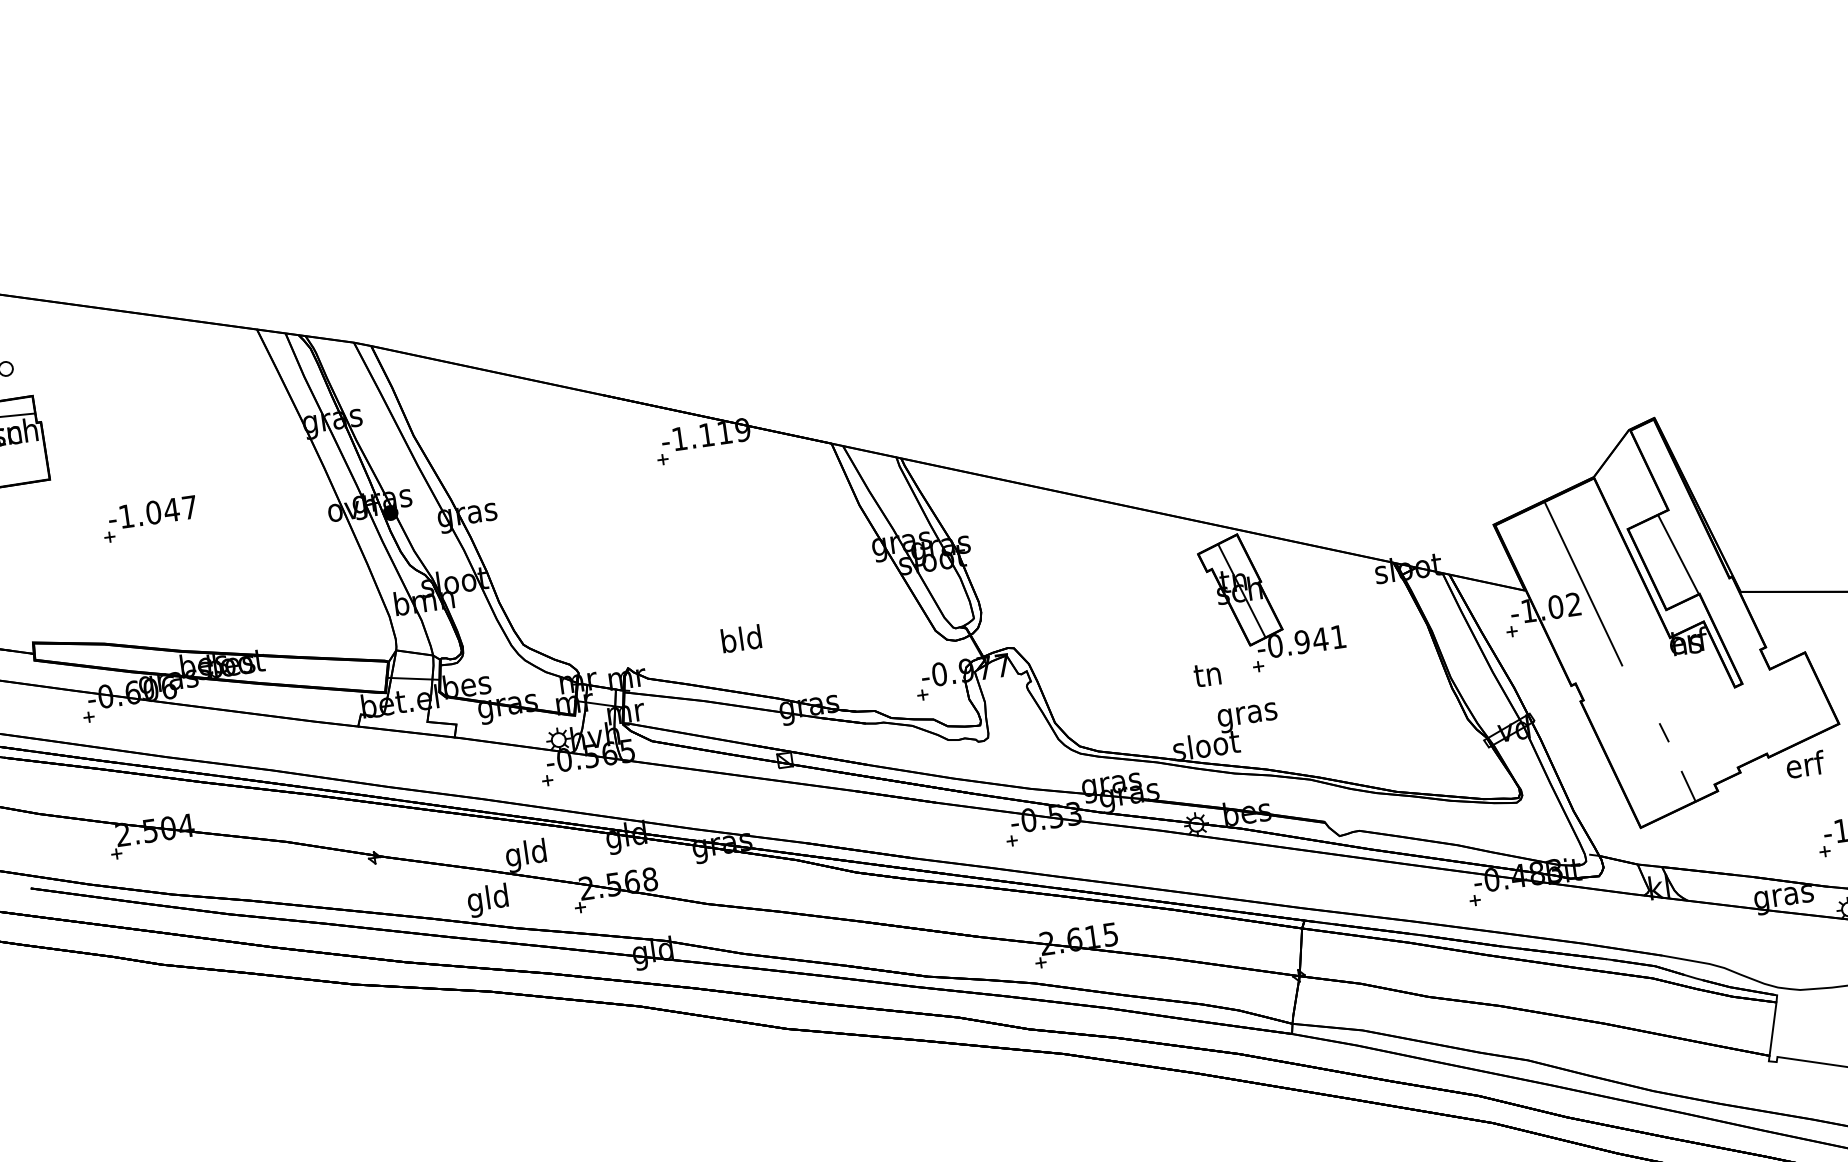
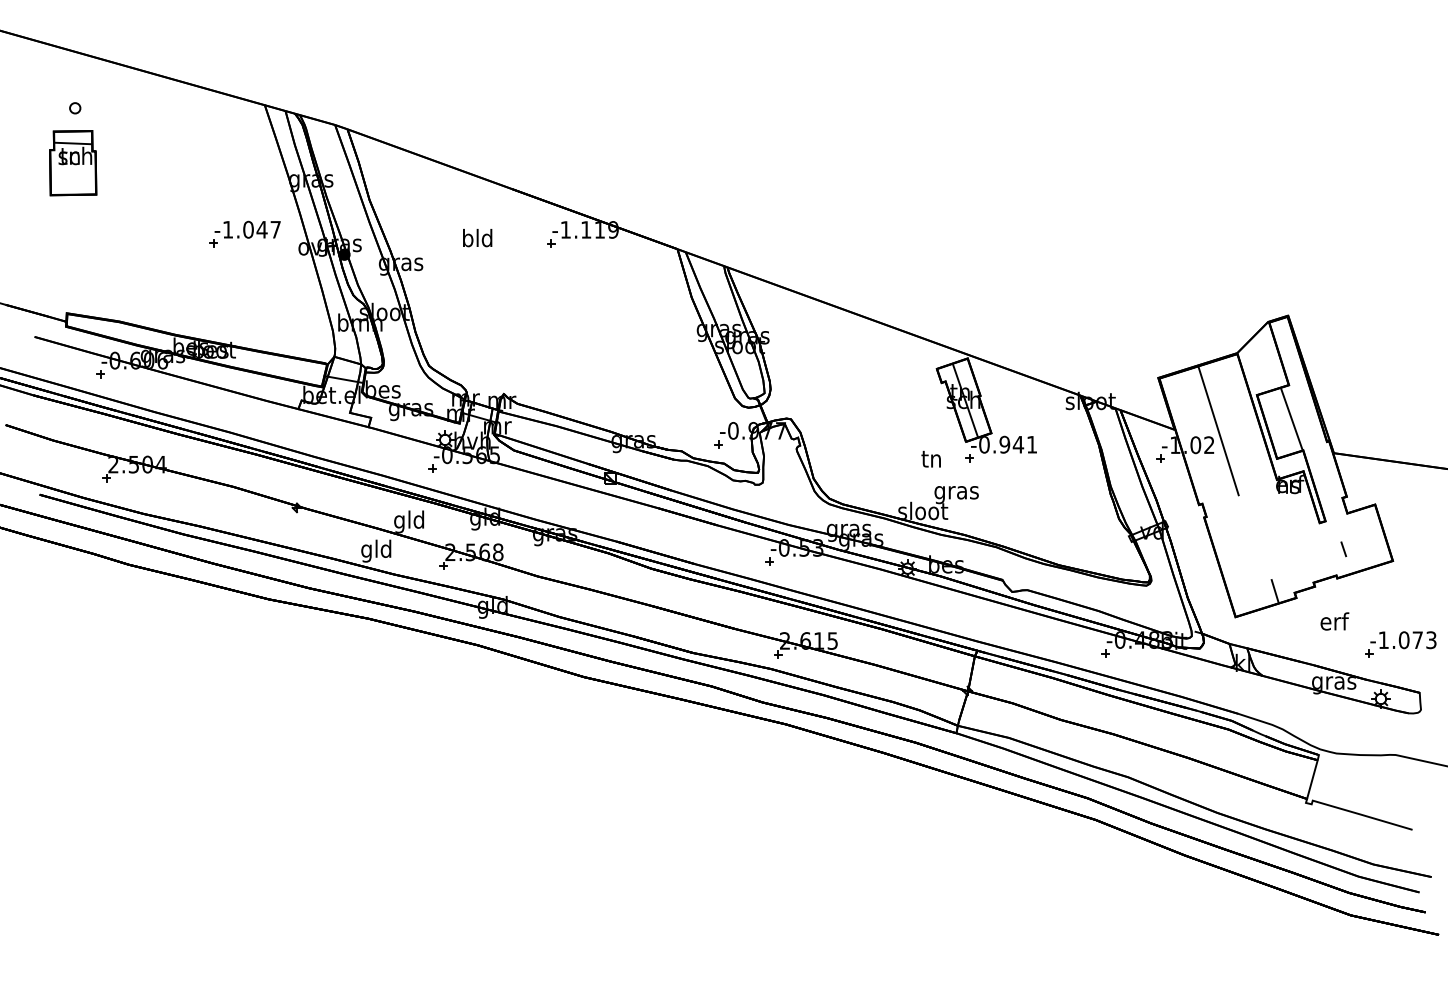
part: (149, 518) -> (244, 233), moved
text: (741, 639) -> (477, 238), moved
line: (1663, 733) -> (1343, 549), moved
text: (1805, 764) -> (1334, 621), moved

